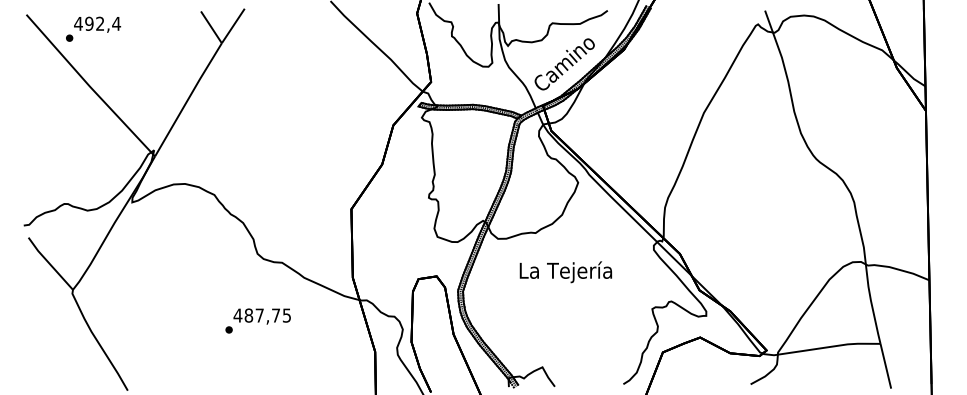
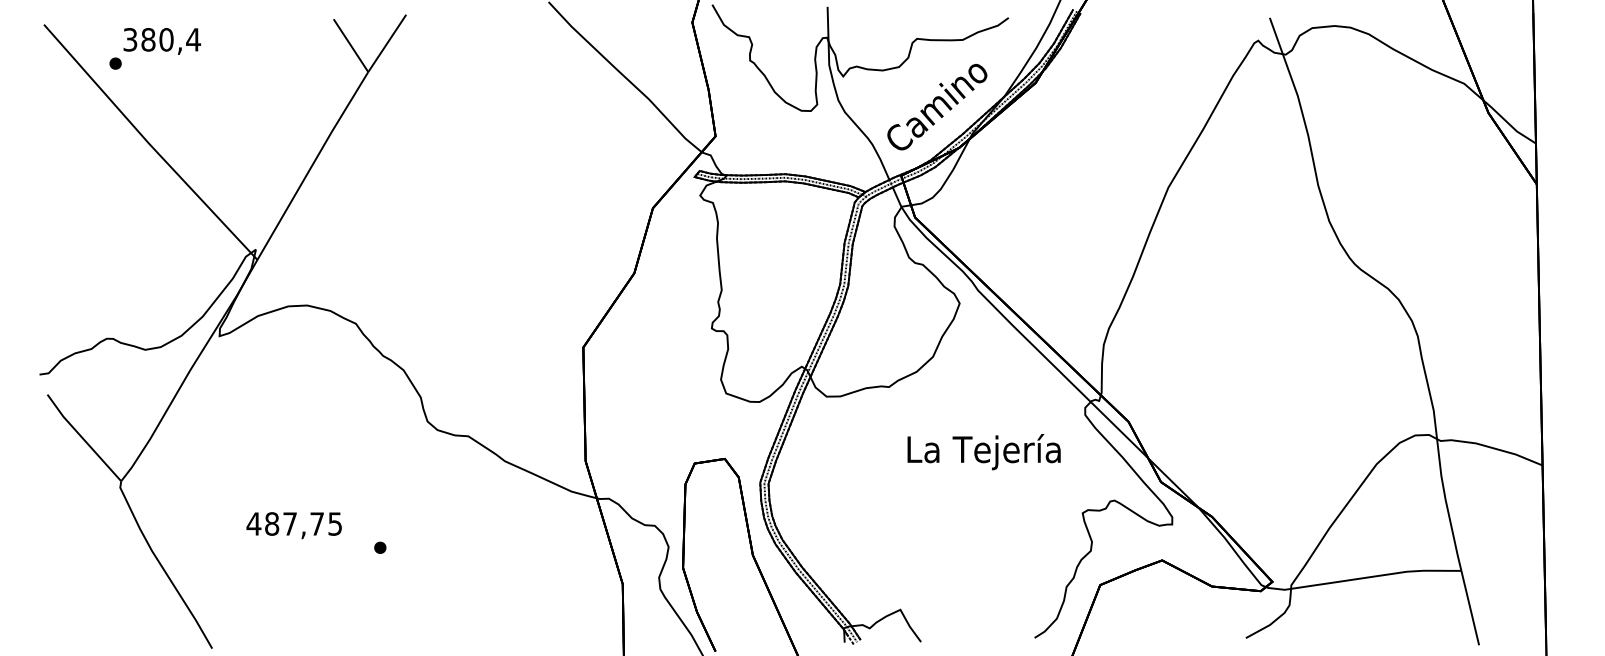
text: (89, 23) -> (148, 39), 492,4 -> 380,4
text: (565, 272) -> (983, 452), moved
text: (261, 316) -> (293, 525), moved

